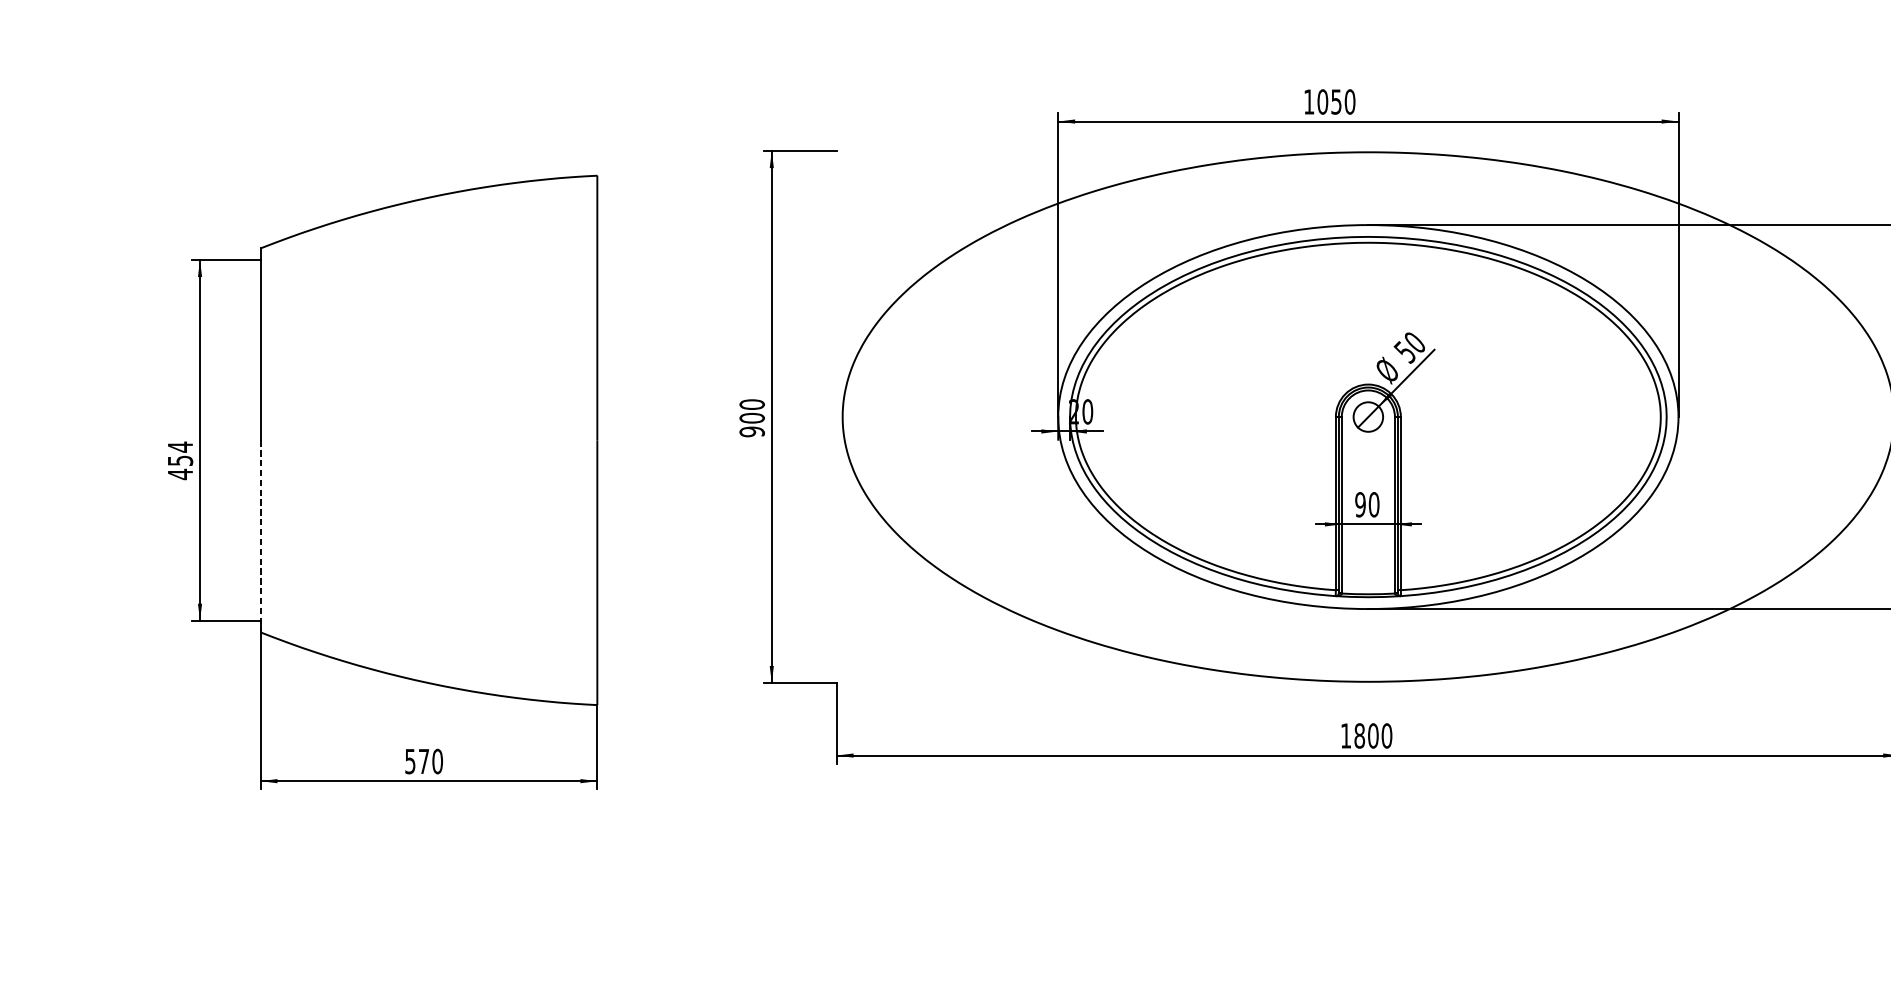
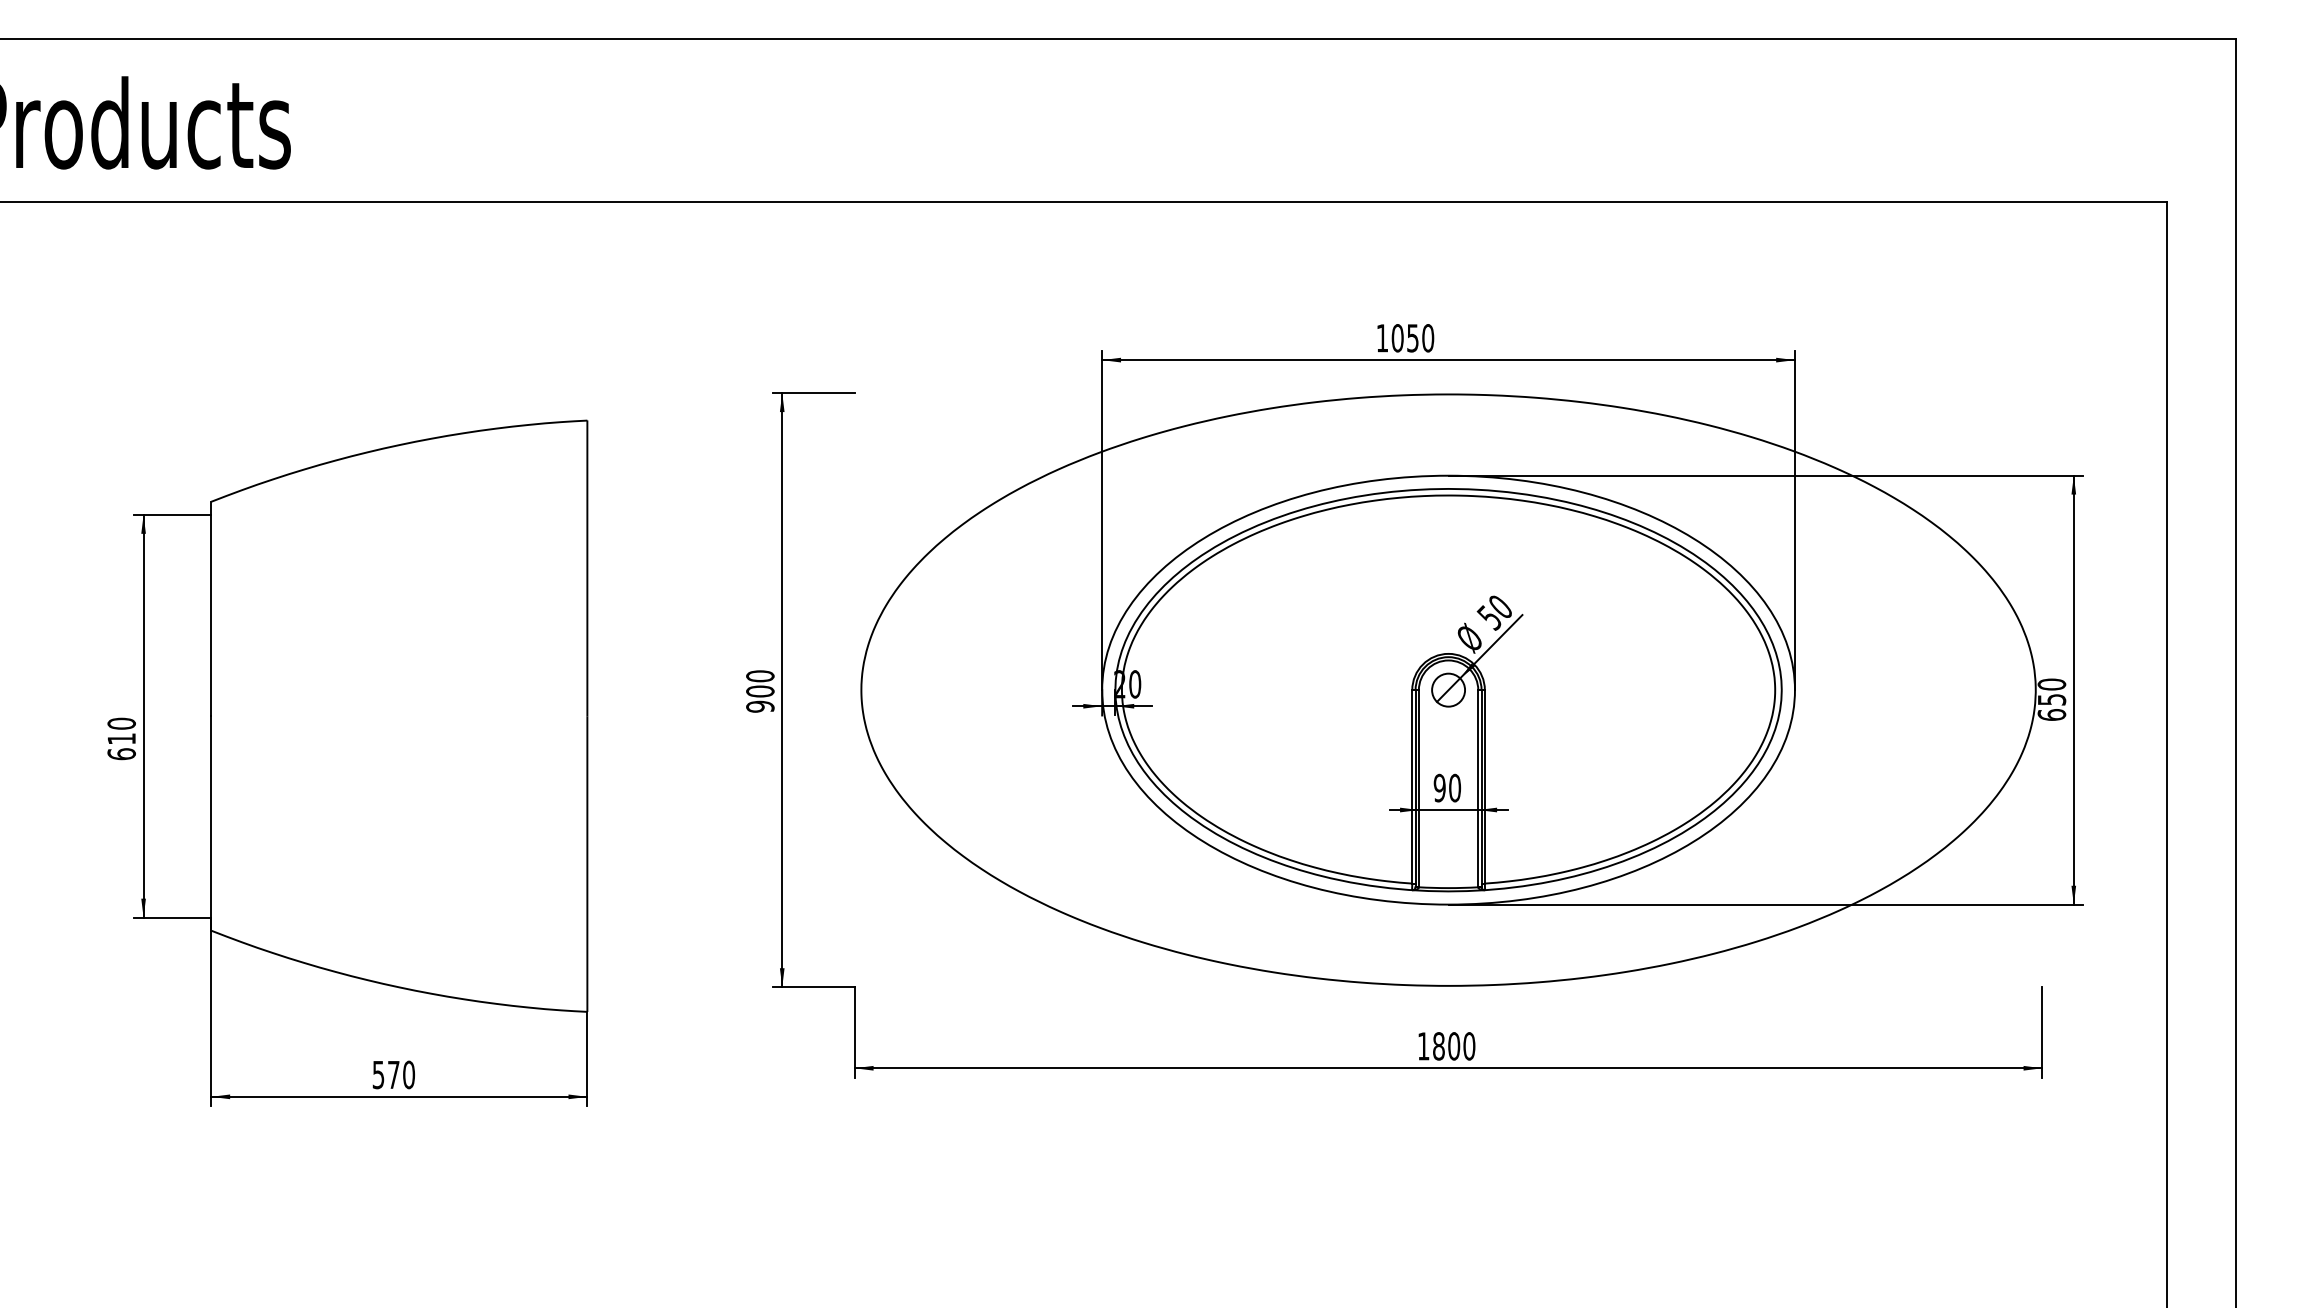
text: (180, 460) -> (121, 738), 454 -> 610
line: (260, 536) -> (211, 823), dashed -> solid

